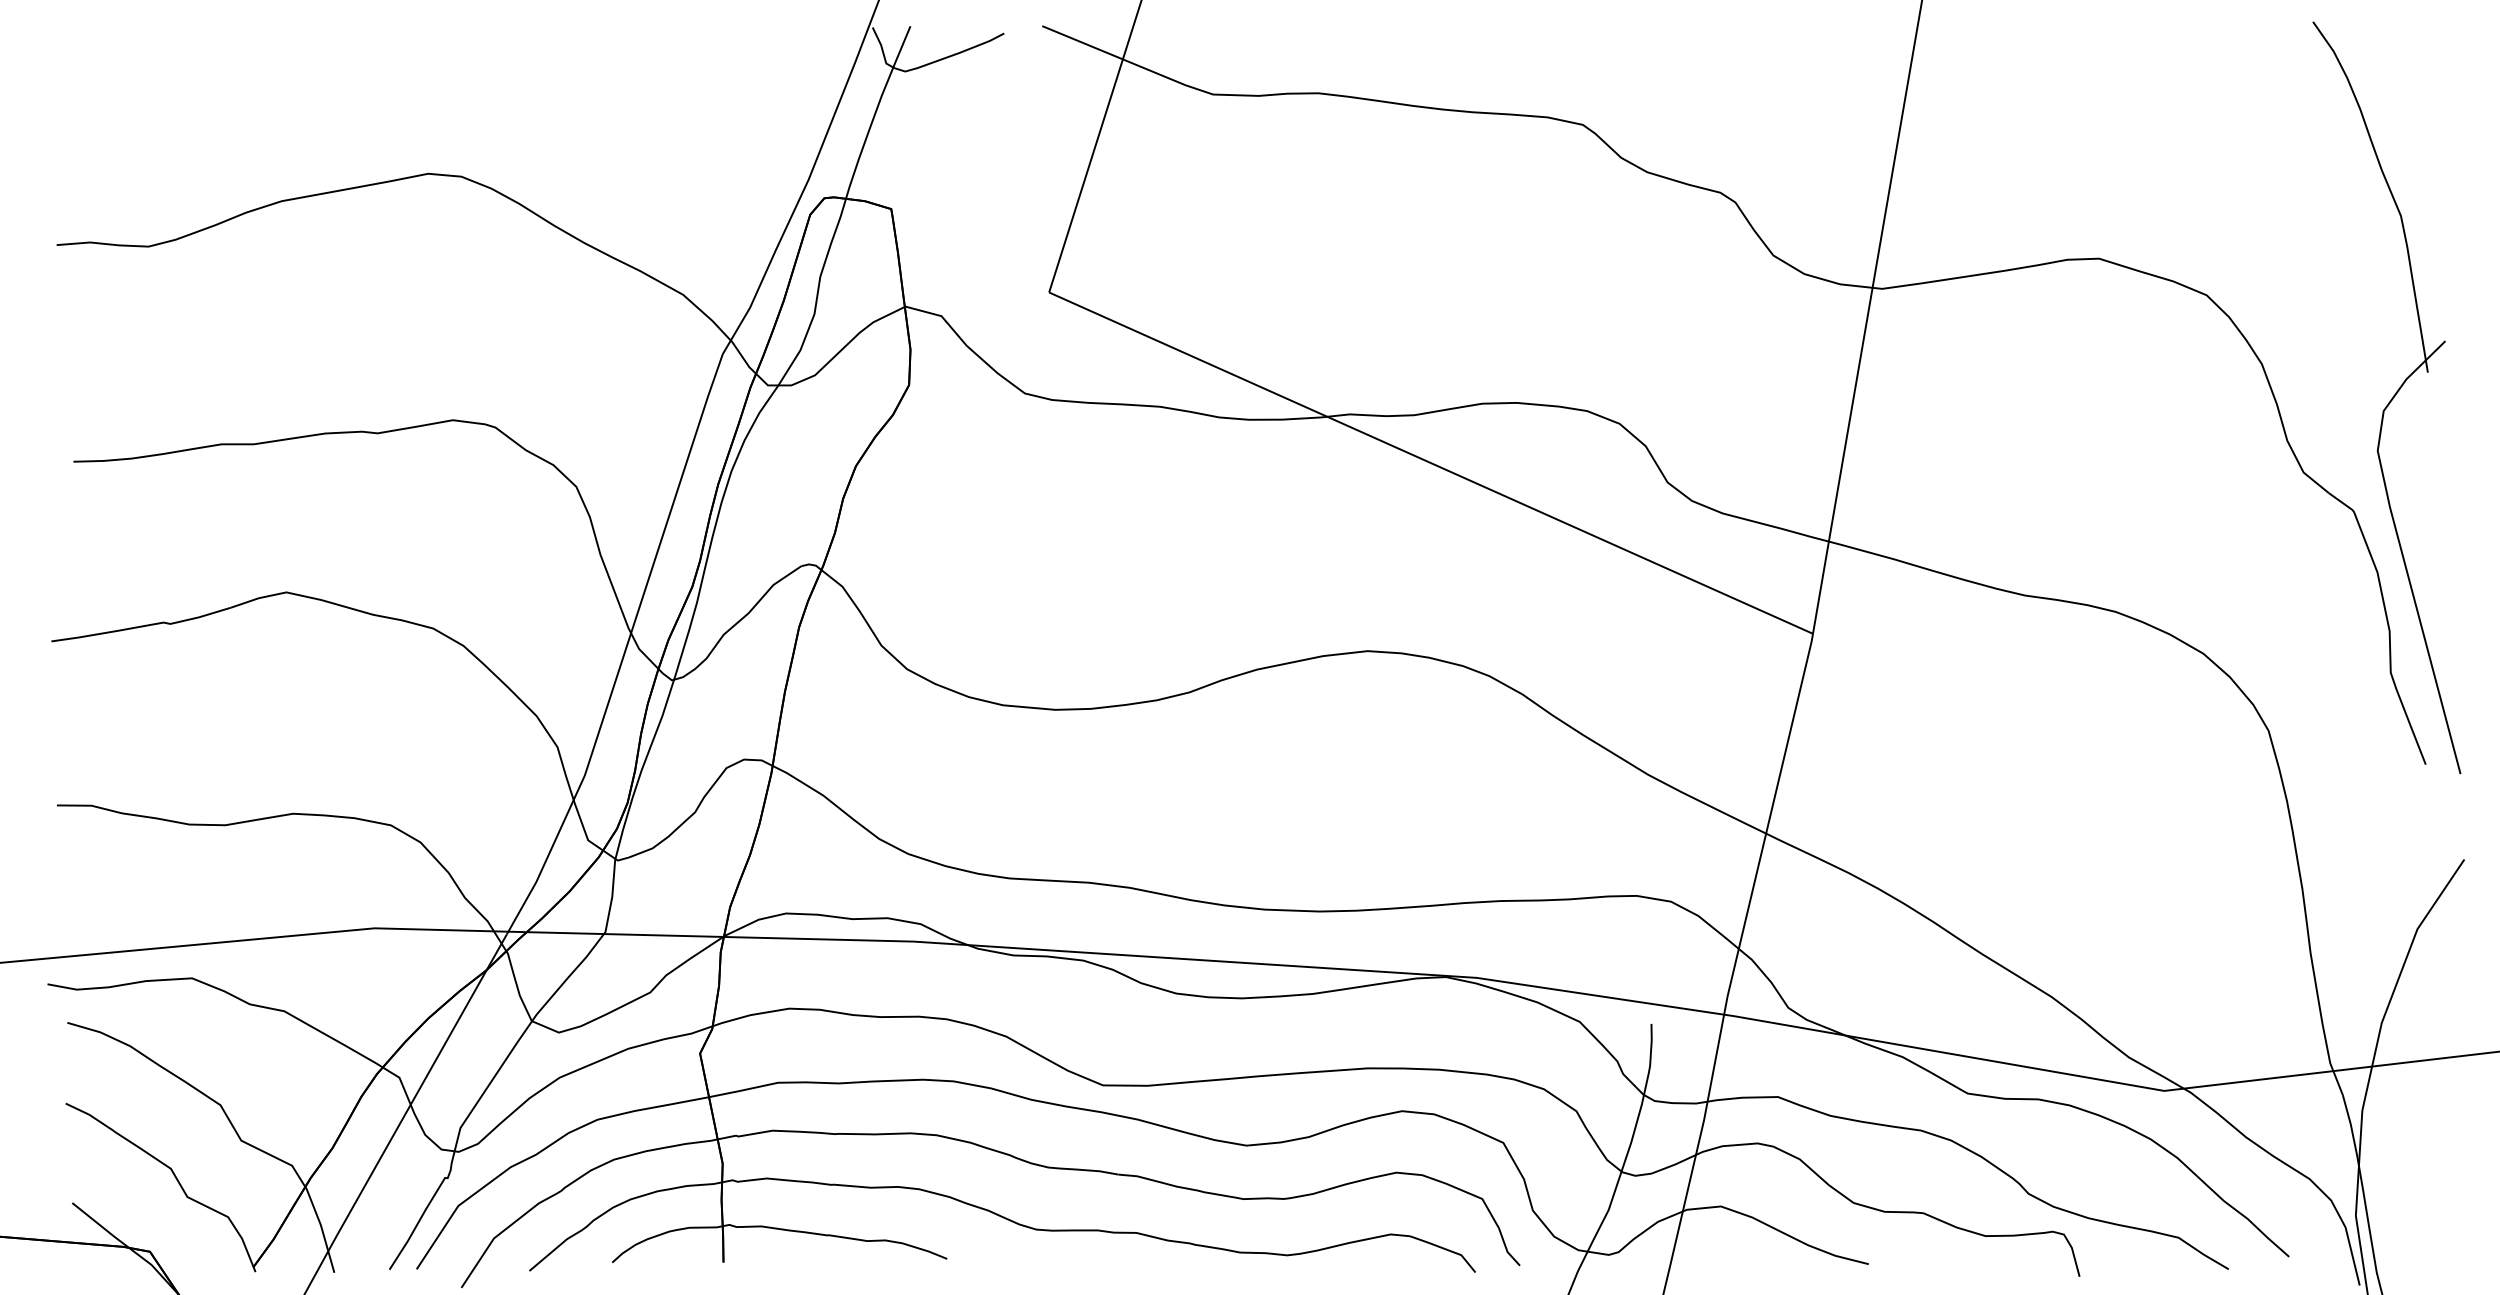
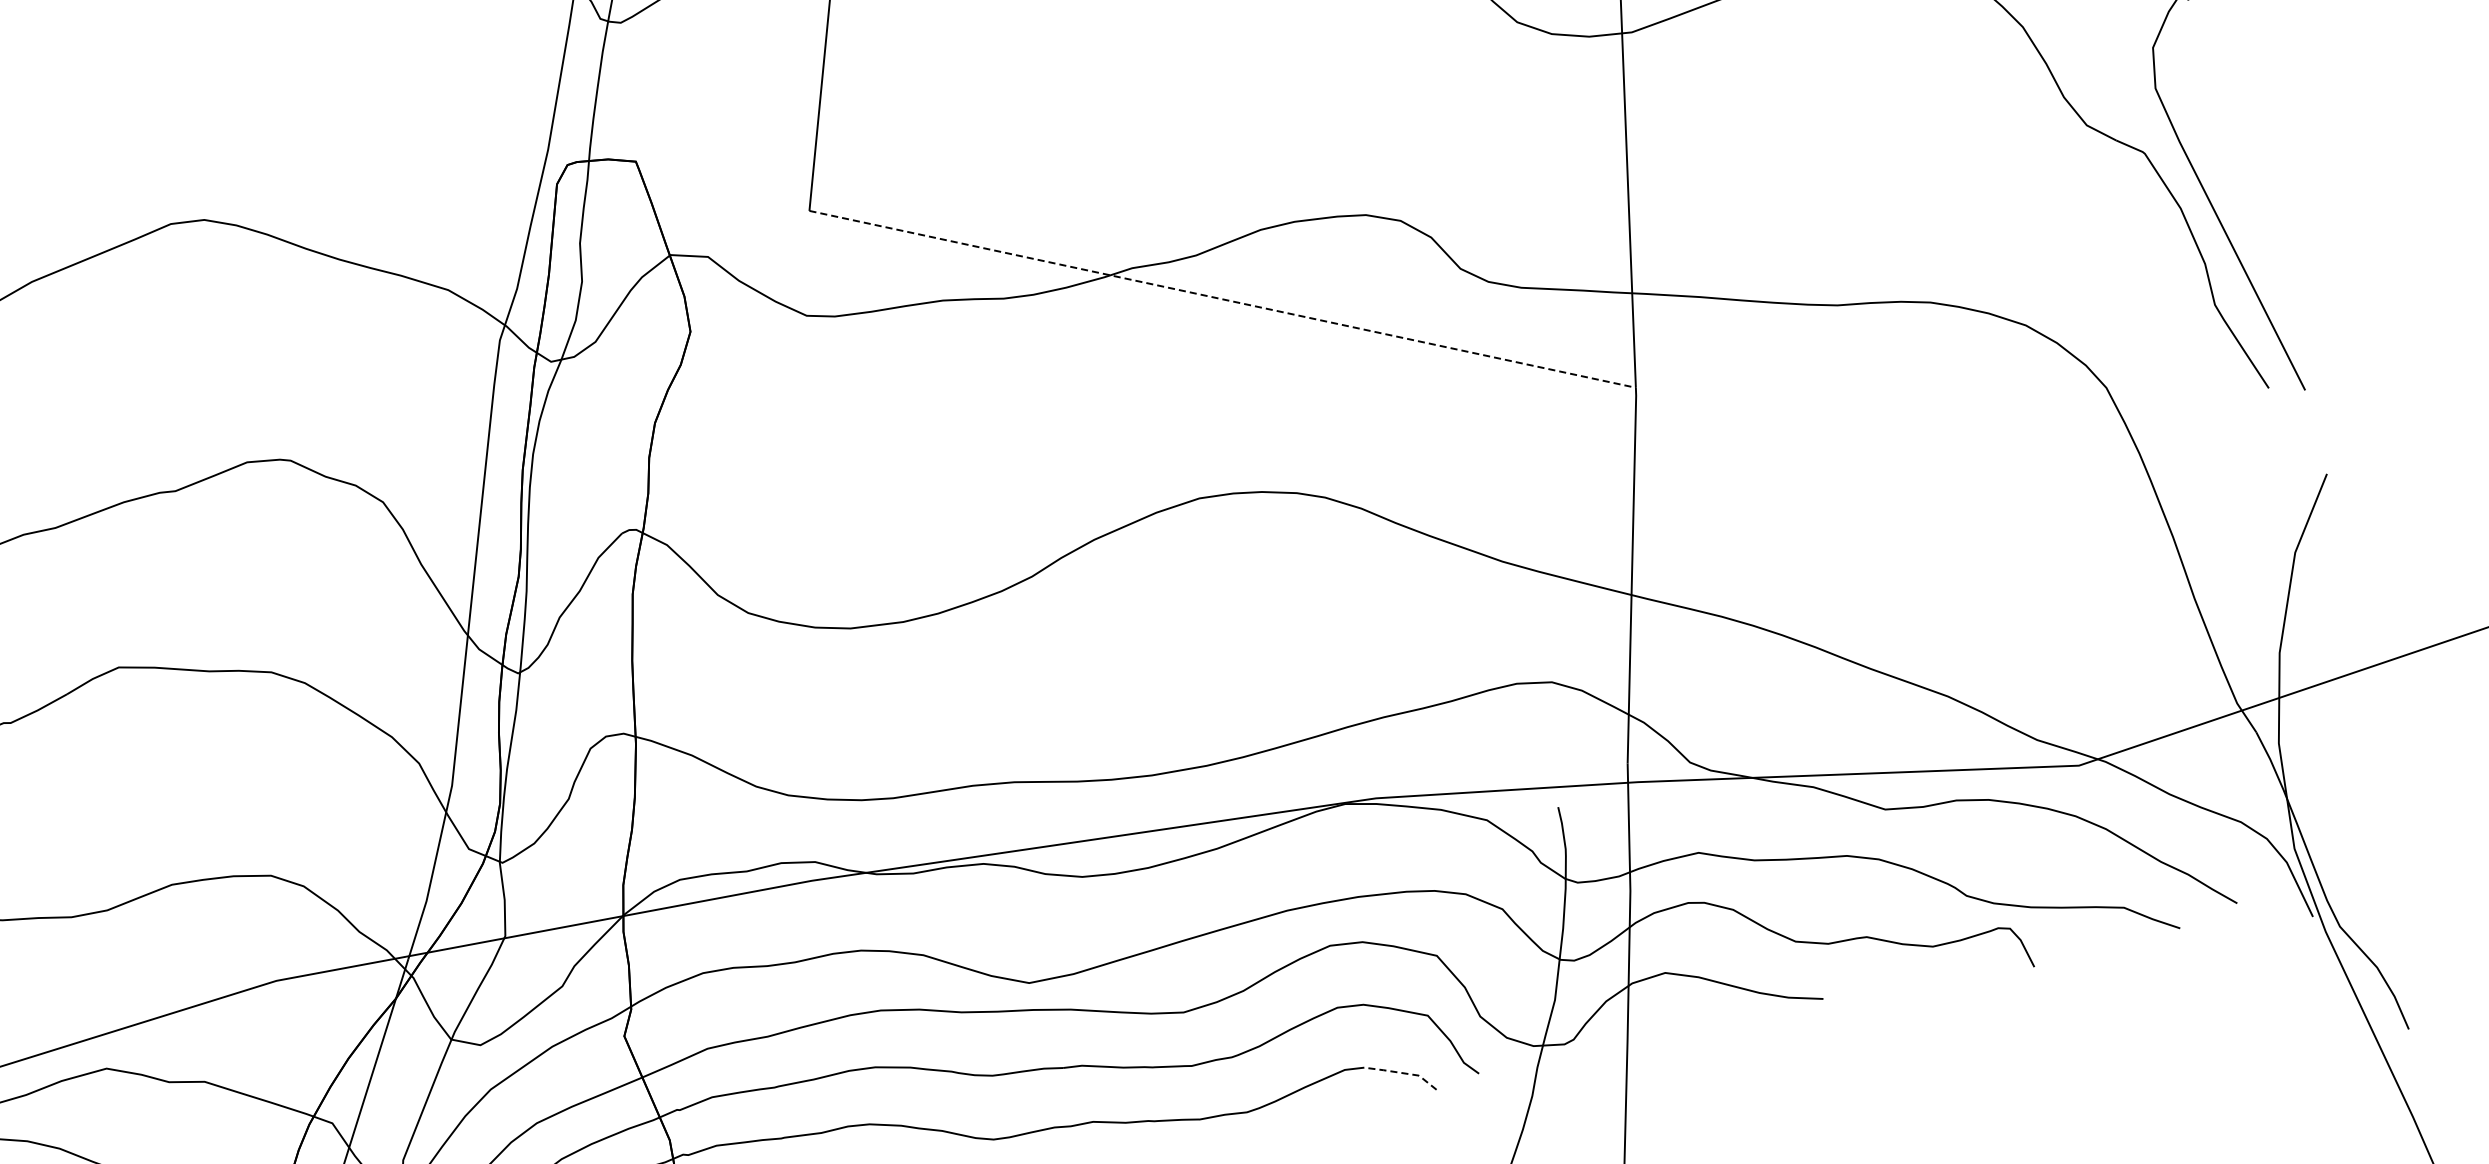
line: (1431, 463) -> (1223, 299), solid -> dashed
line: (1445, 1249) -> (1402, 1073), solid -> dashed

